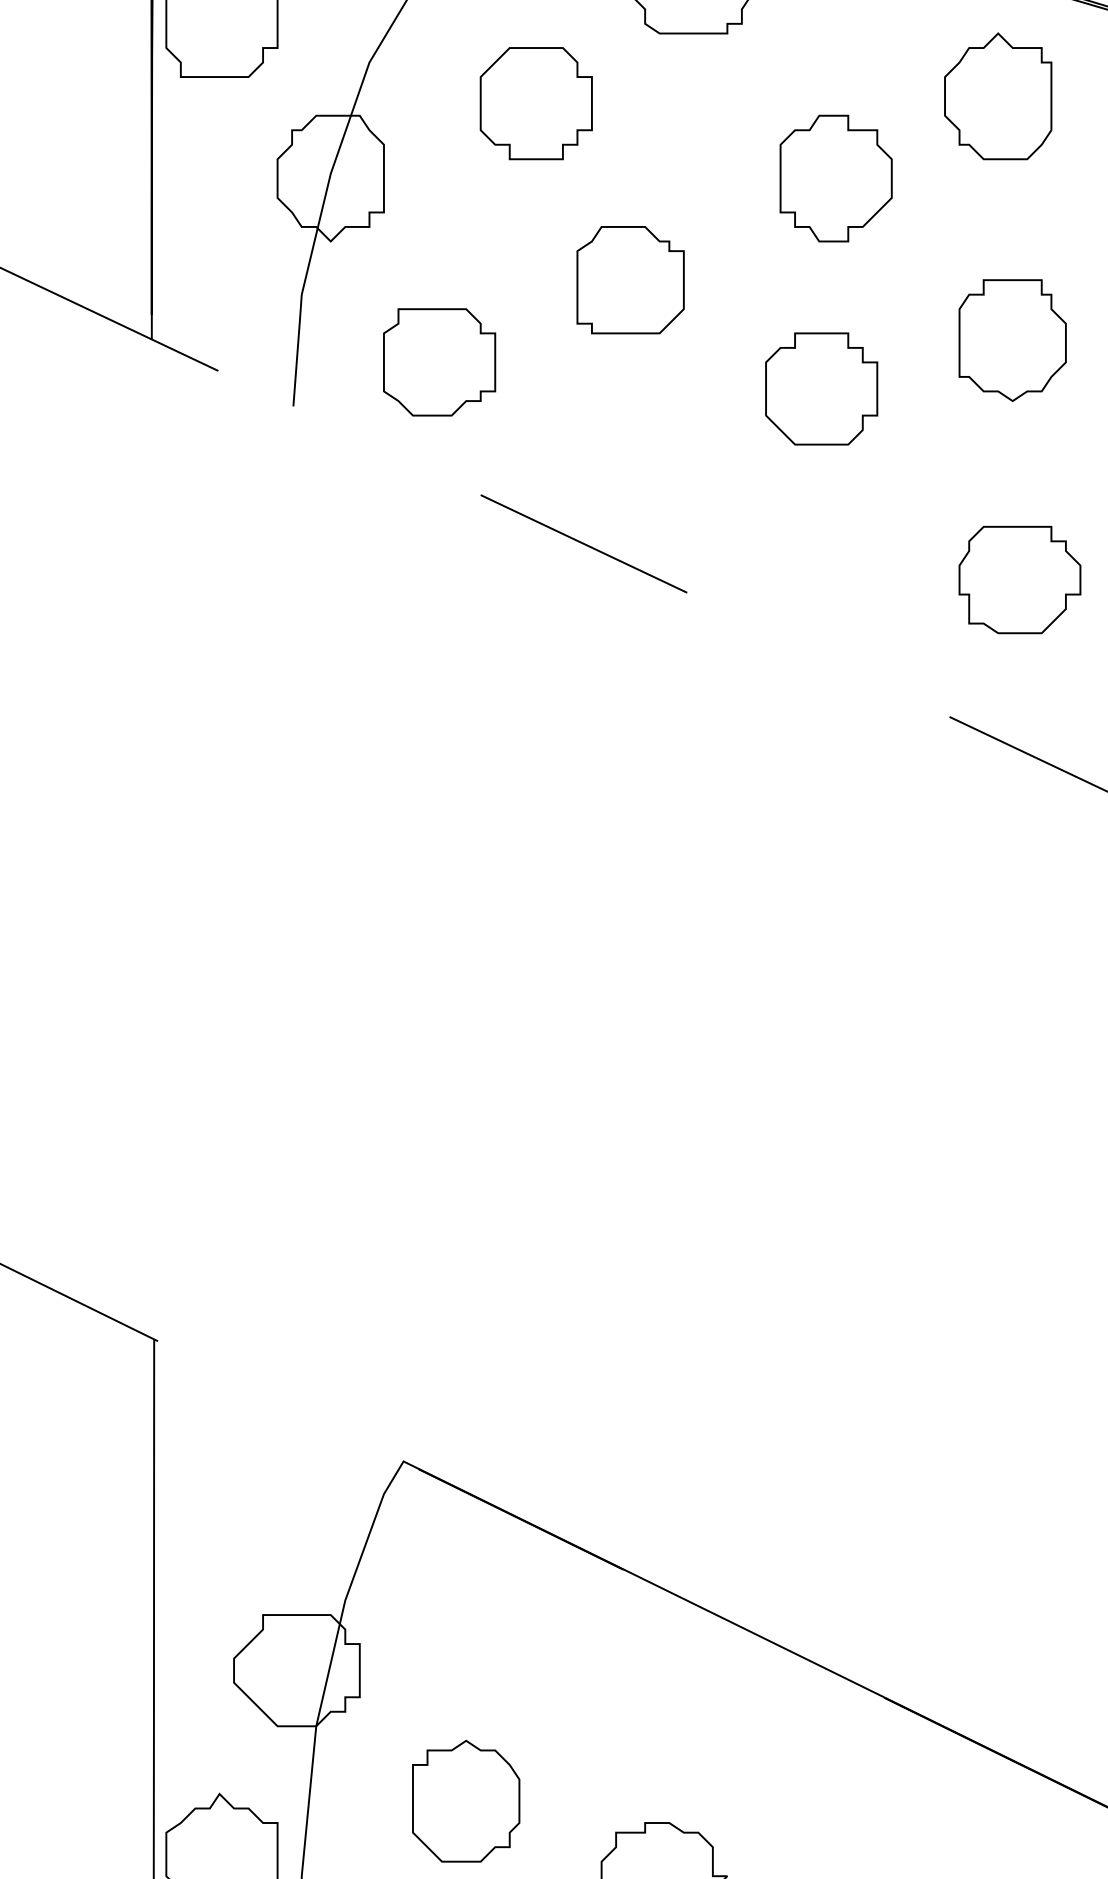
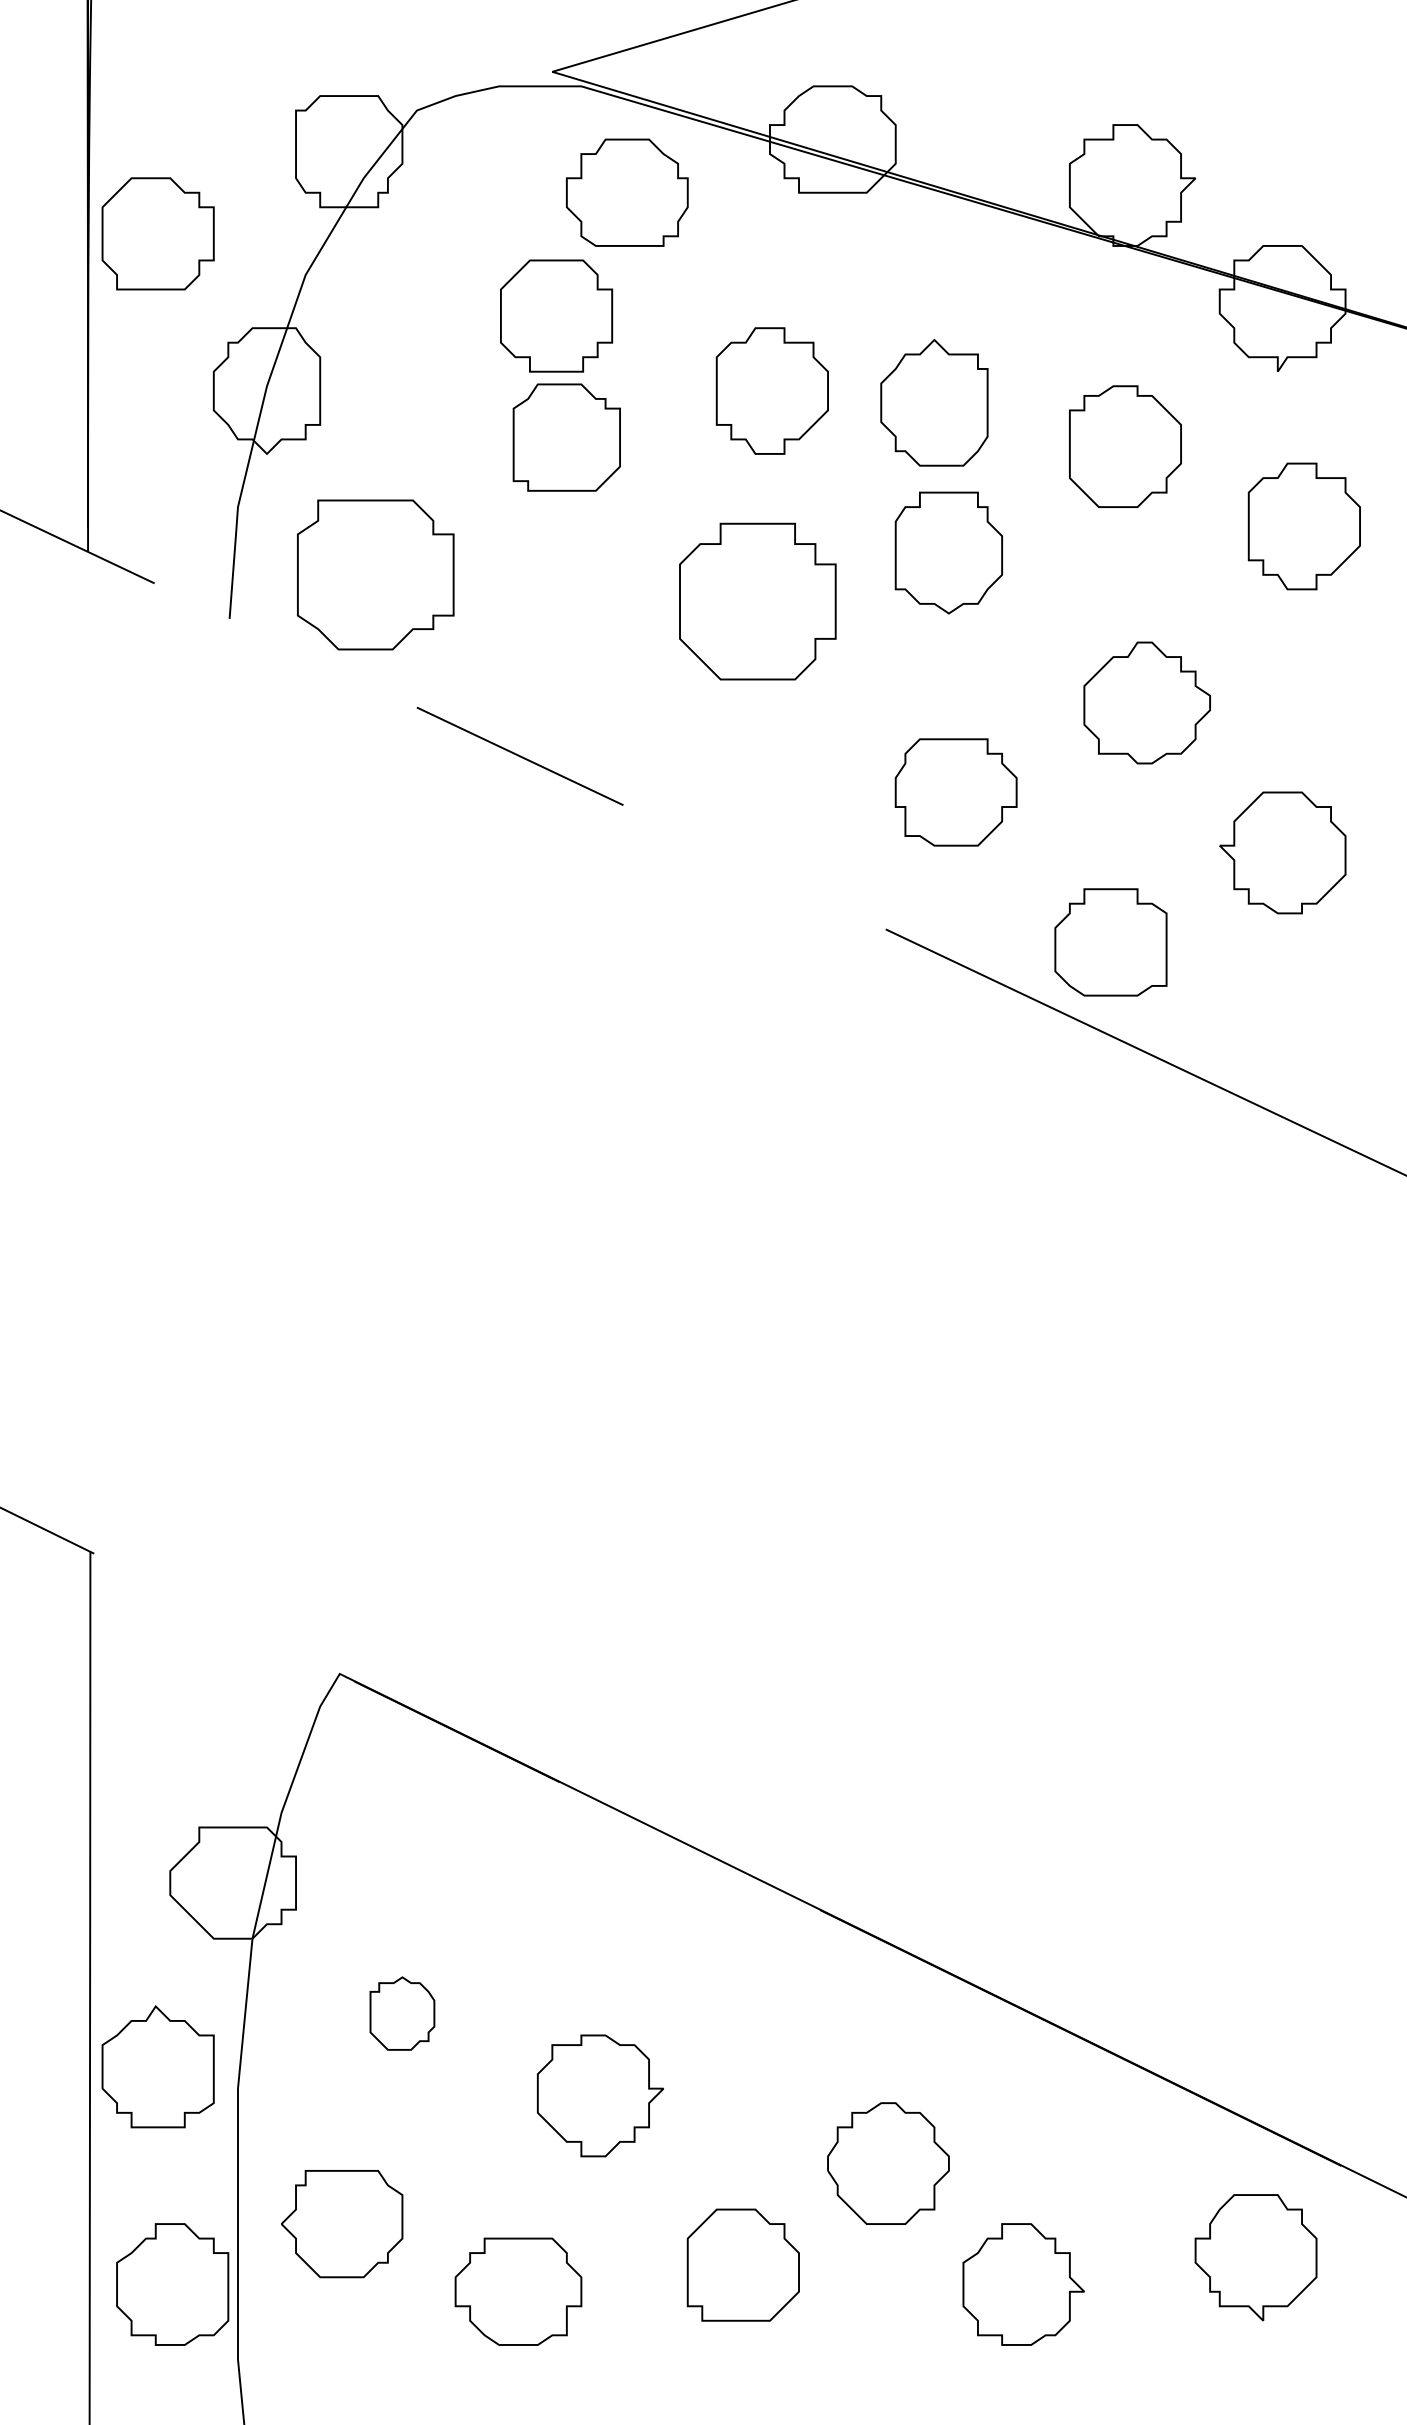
part: (998, 96) -> (934, 402), moved
part: (536, 103) -> (556, 315), moved
part: (630, 280) -> (566, 437), moved
part: (439, 362) -> (375, 574), size x1.4
part: (821, 388) -> (757, 600), size x1.4
part: (466, 1801) -> (402, 2013), size x0.6

